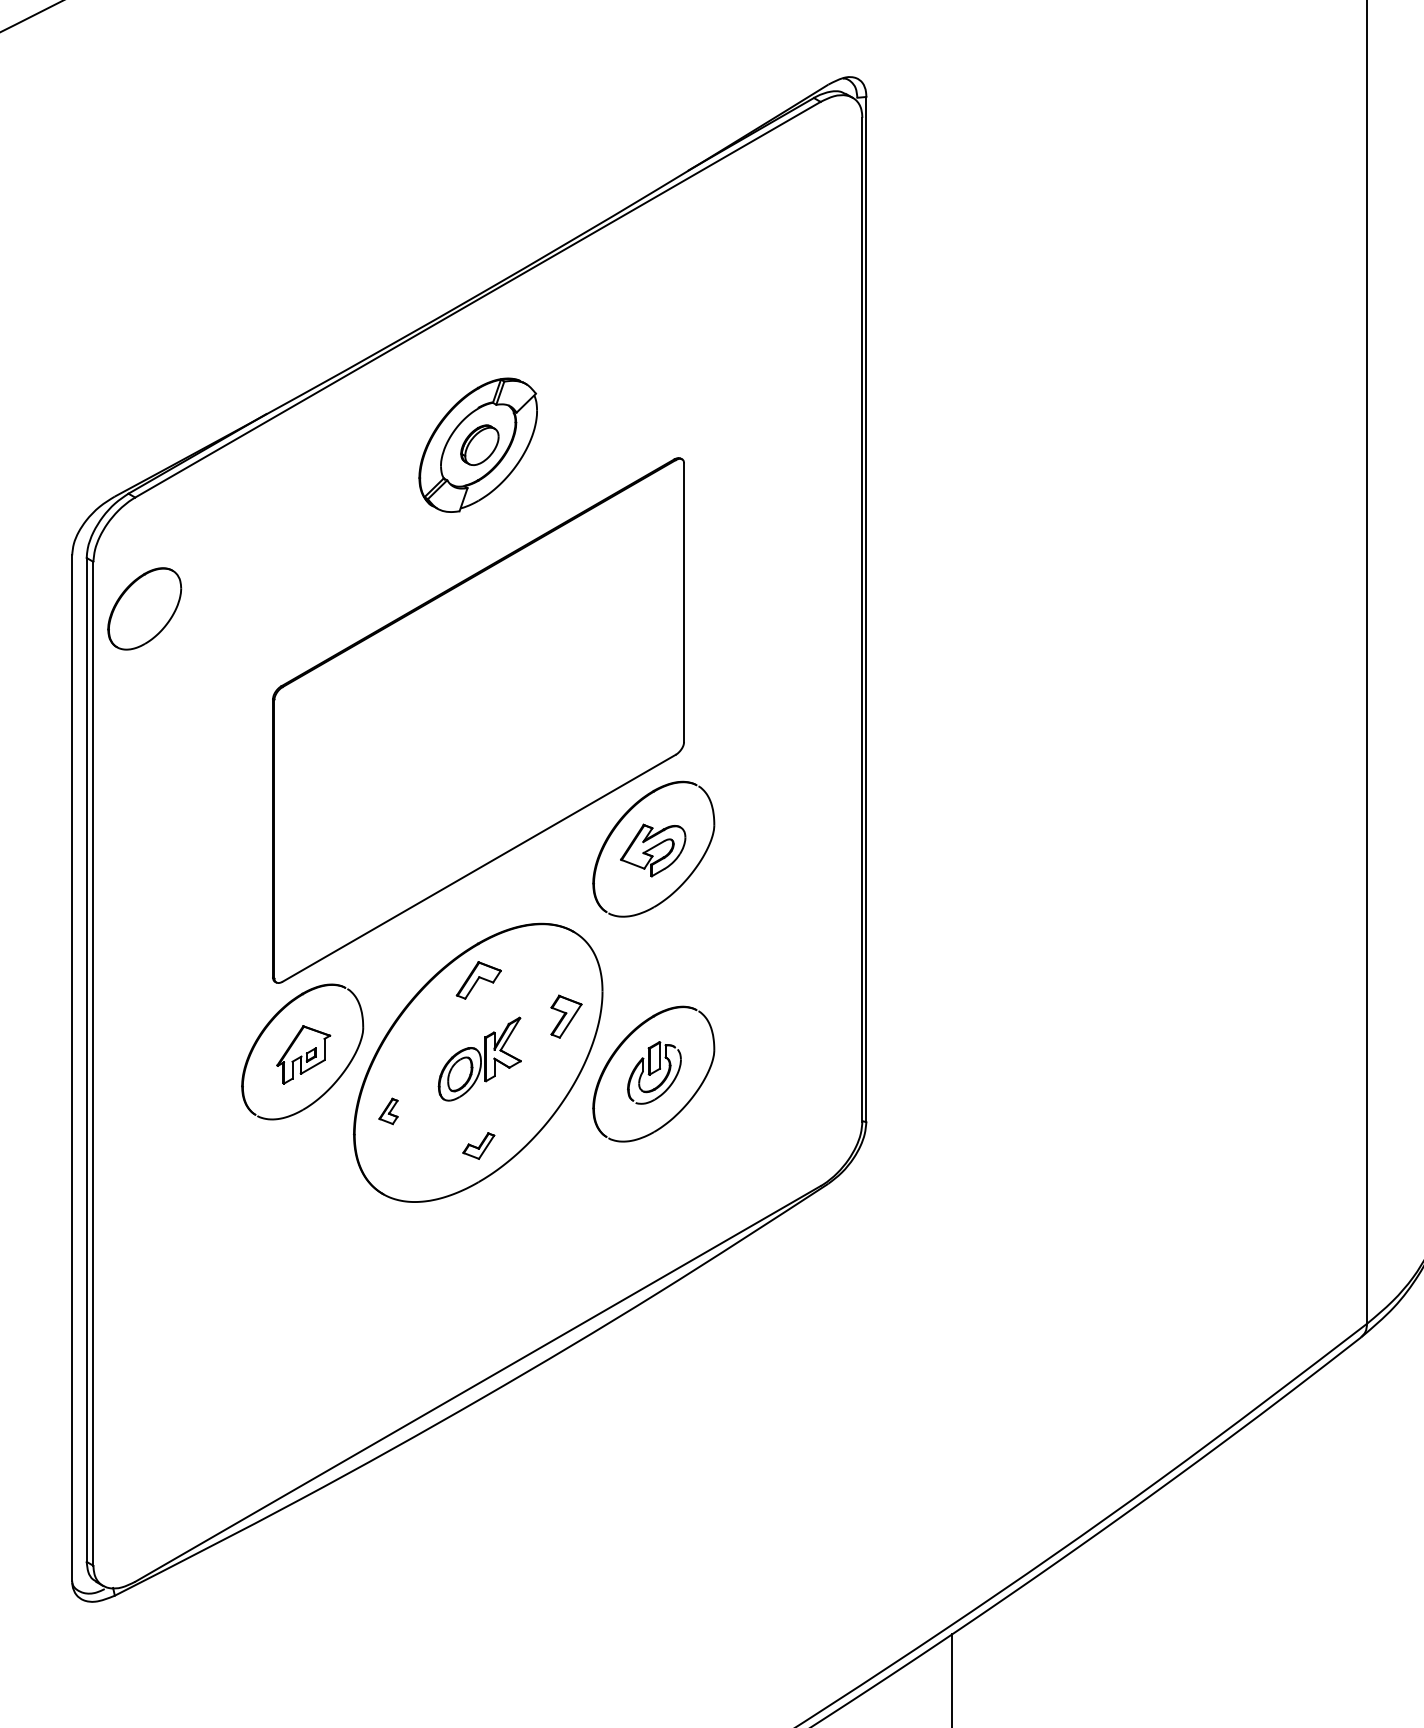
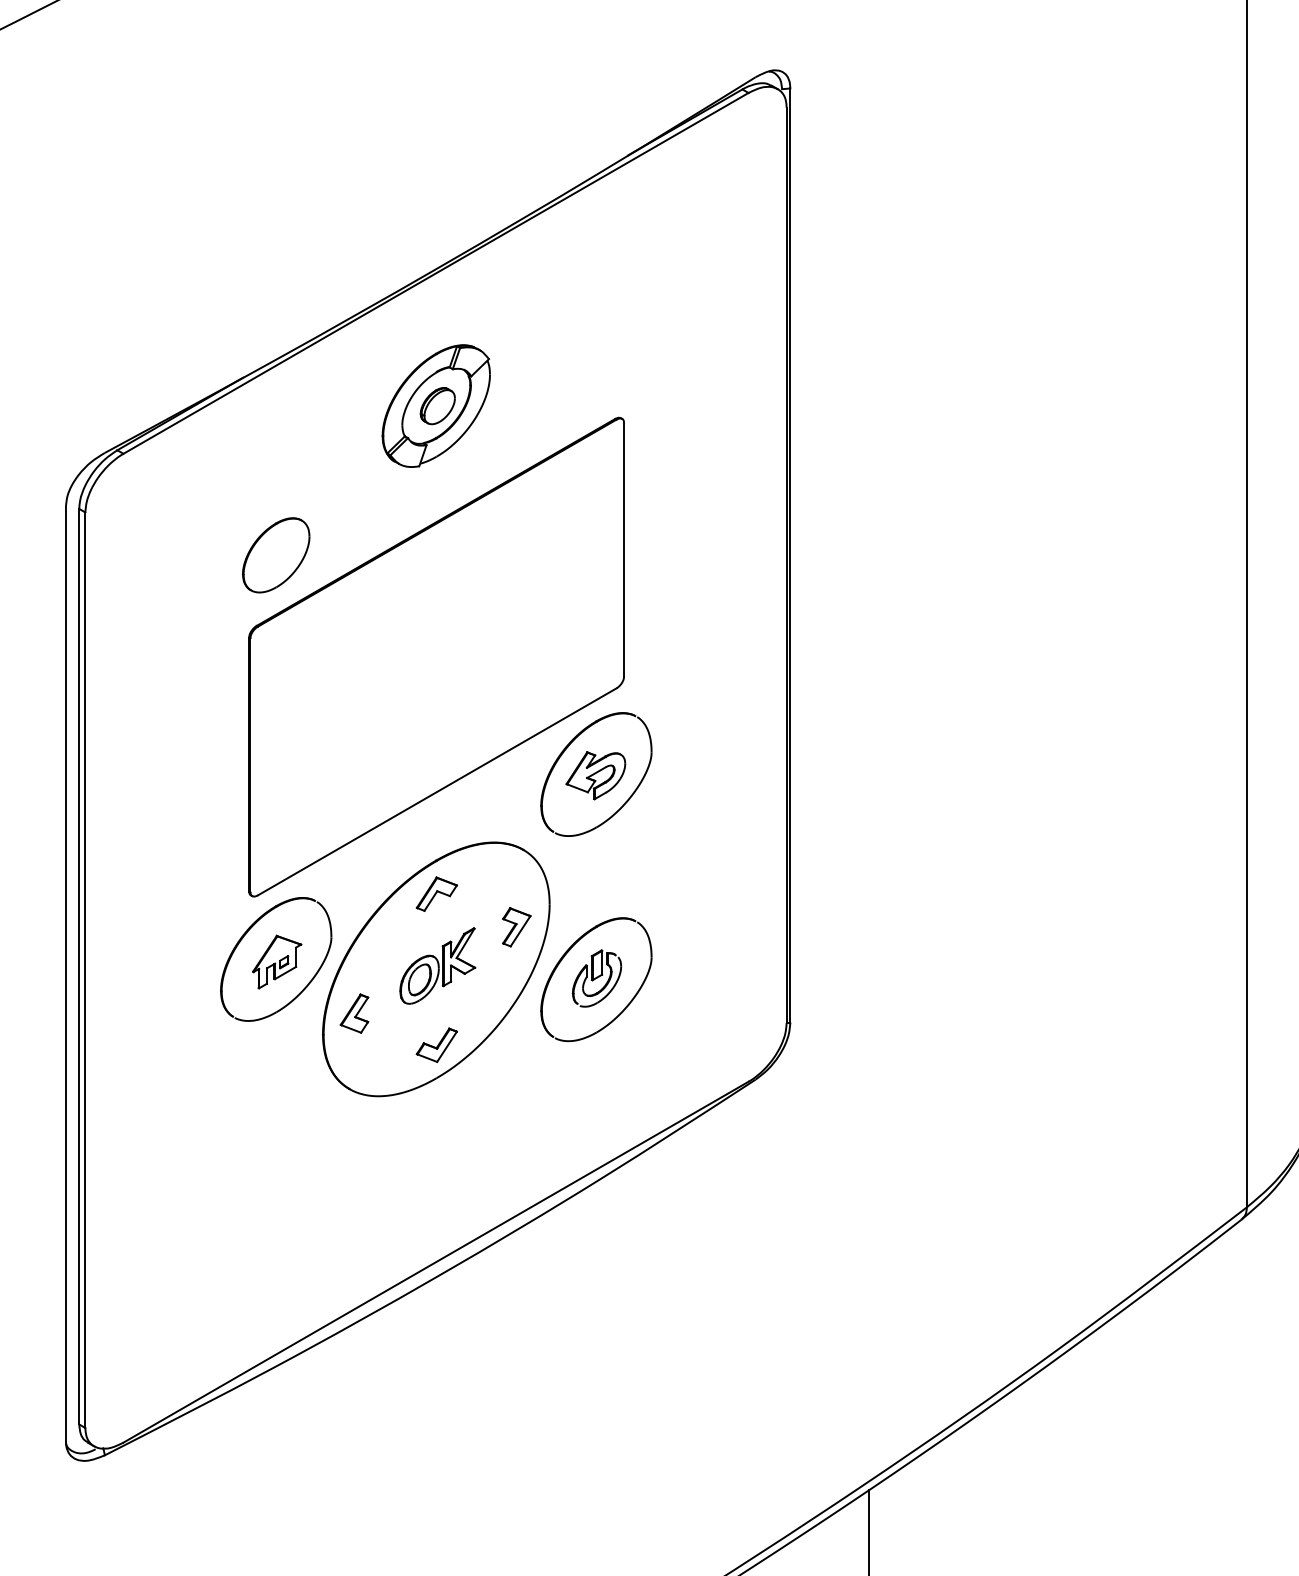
part: (144, 608) -> (276, 554), moved
part: (388, 1111) -> (354, 1013), size x1.67
part: (478, 1145) -> (436, 1044), size x1.43

